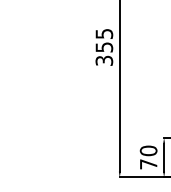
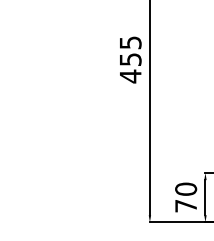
text: (104, 60) -> (130, 76), 355 -> 455

